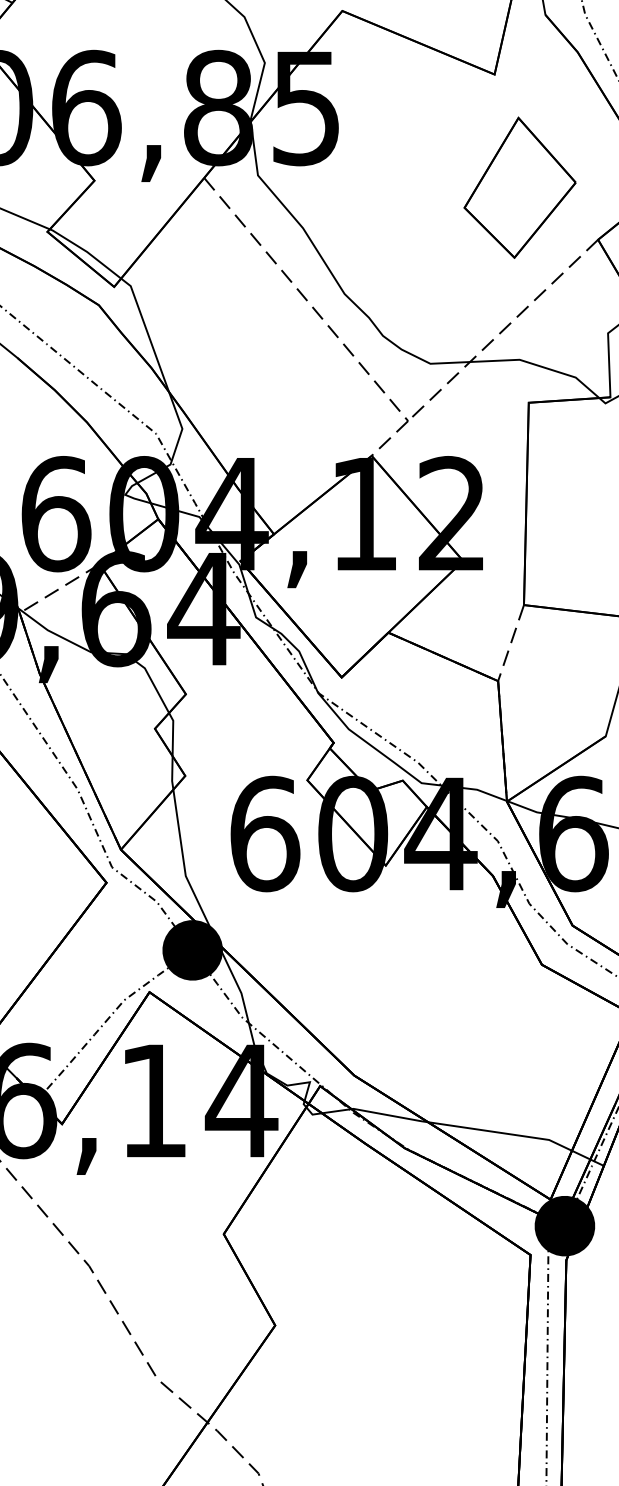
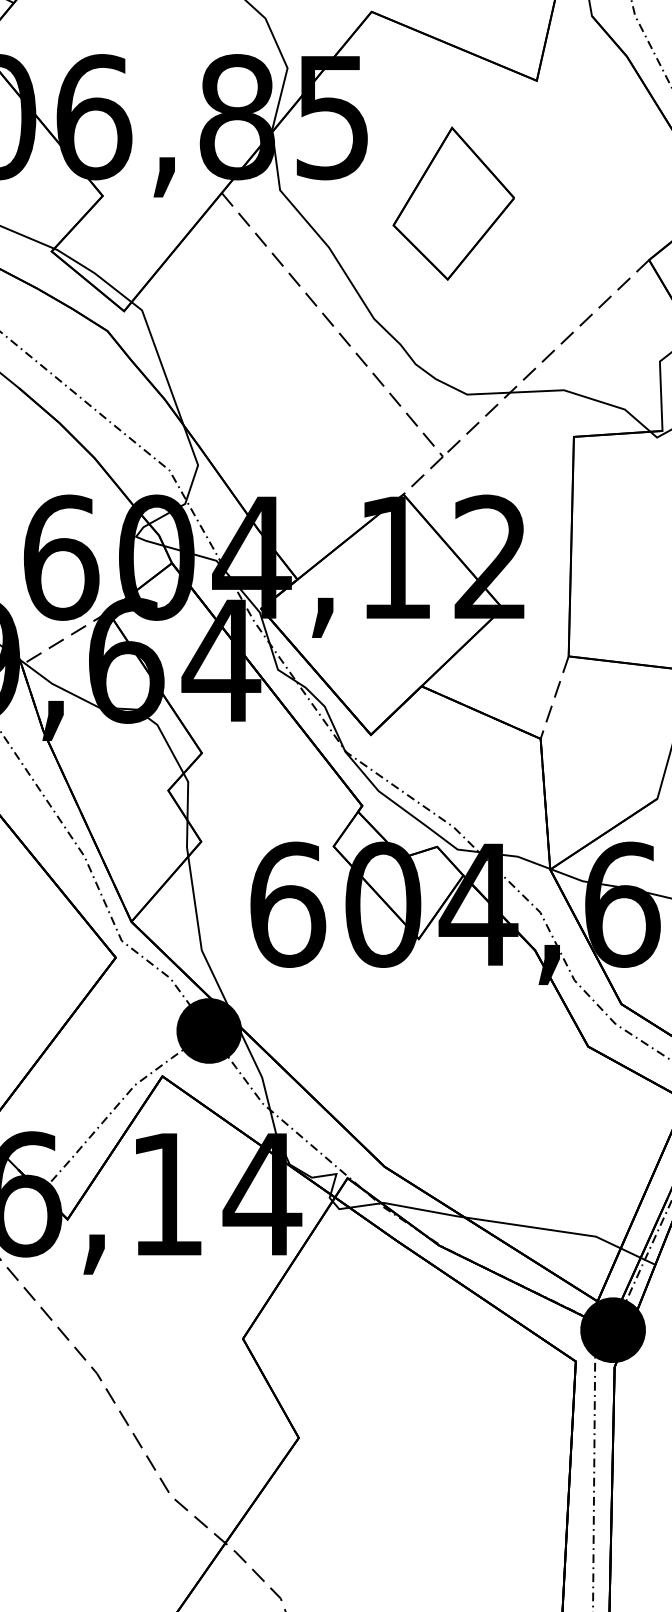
part: (519, 187) -> (453, 203), moved

